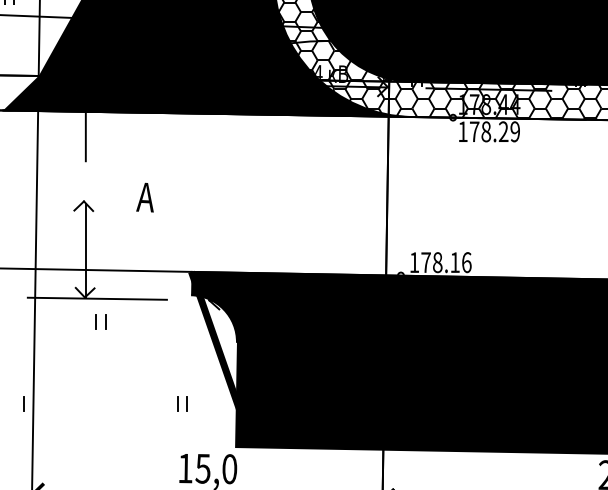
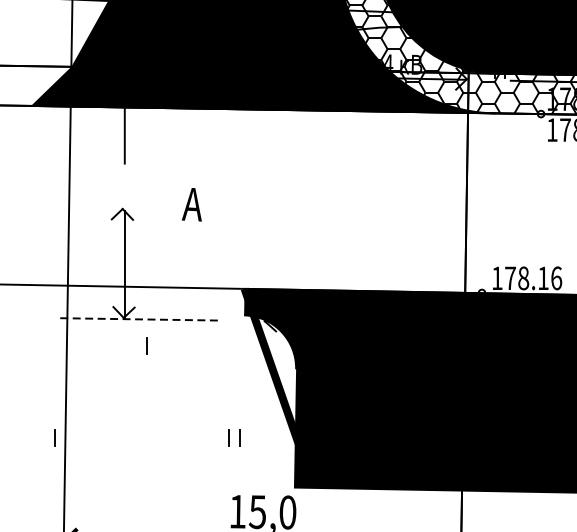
line: (97, 298) -> (138, 319), solid -> dashed
line: (95, 321) -> (135, 345), removed

